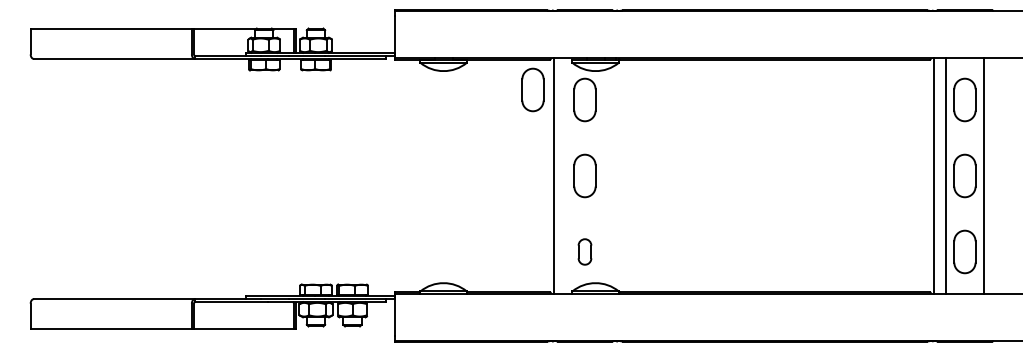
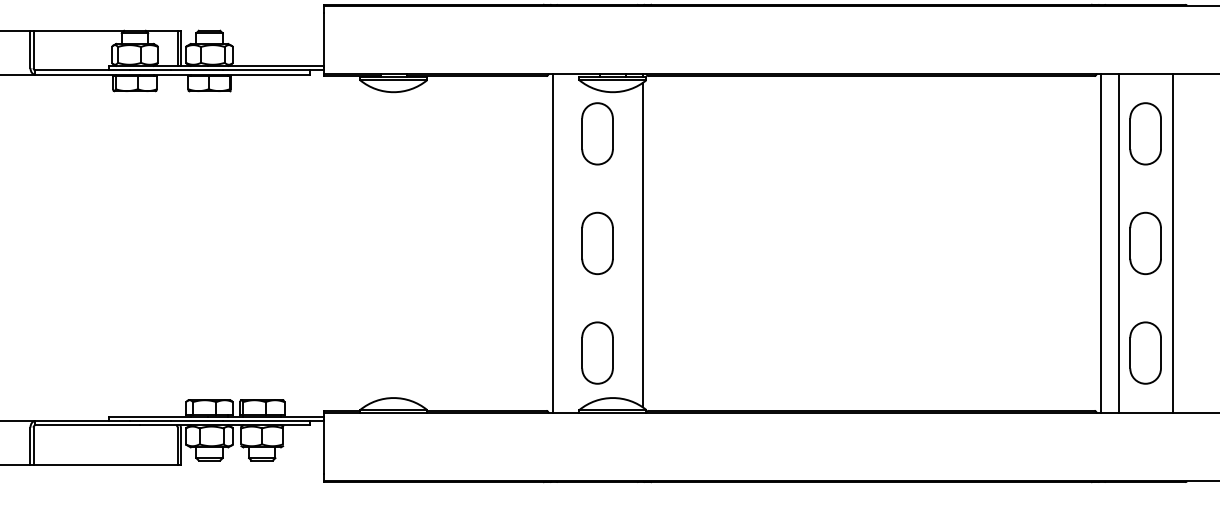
part: (532, 89) -> (521, 118), removed
line: (616, 176) -> (643, 244), added
part: (584, 251) -> (596, 352), size x1.67

